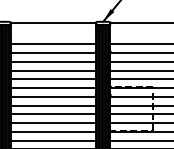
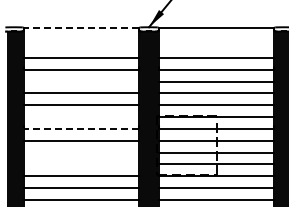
line: (53, 22) -> (81, 28), solid -> dashed
line: (53, 61) -> (81, 81), removed
line: (53, 88) -> (81, 117), removed
line: (53, 96) -> (81, 128), solid -> dashed
line: (53, 114) -> (81, 152), removed
line: (53, 123) -> (81, 164), removed

